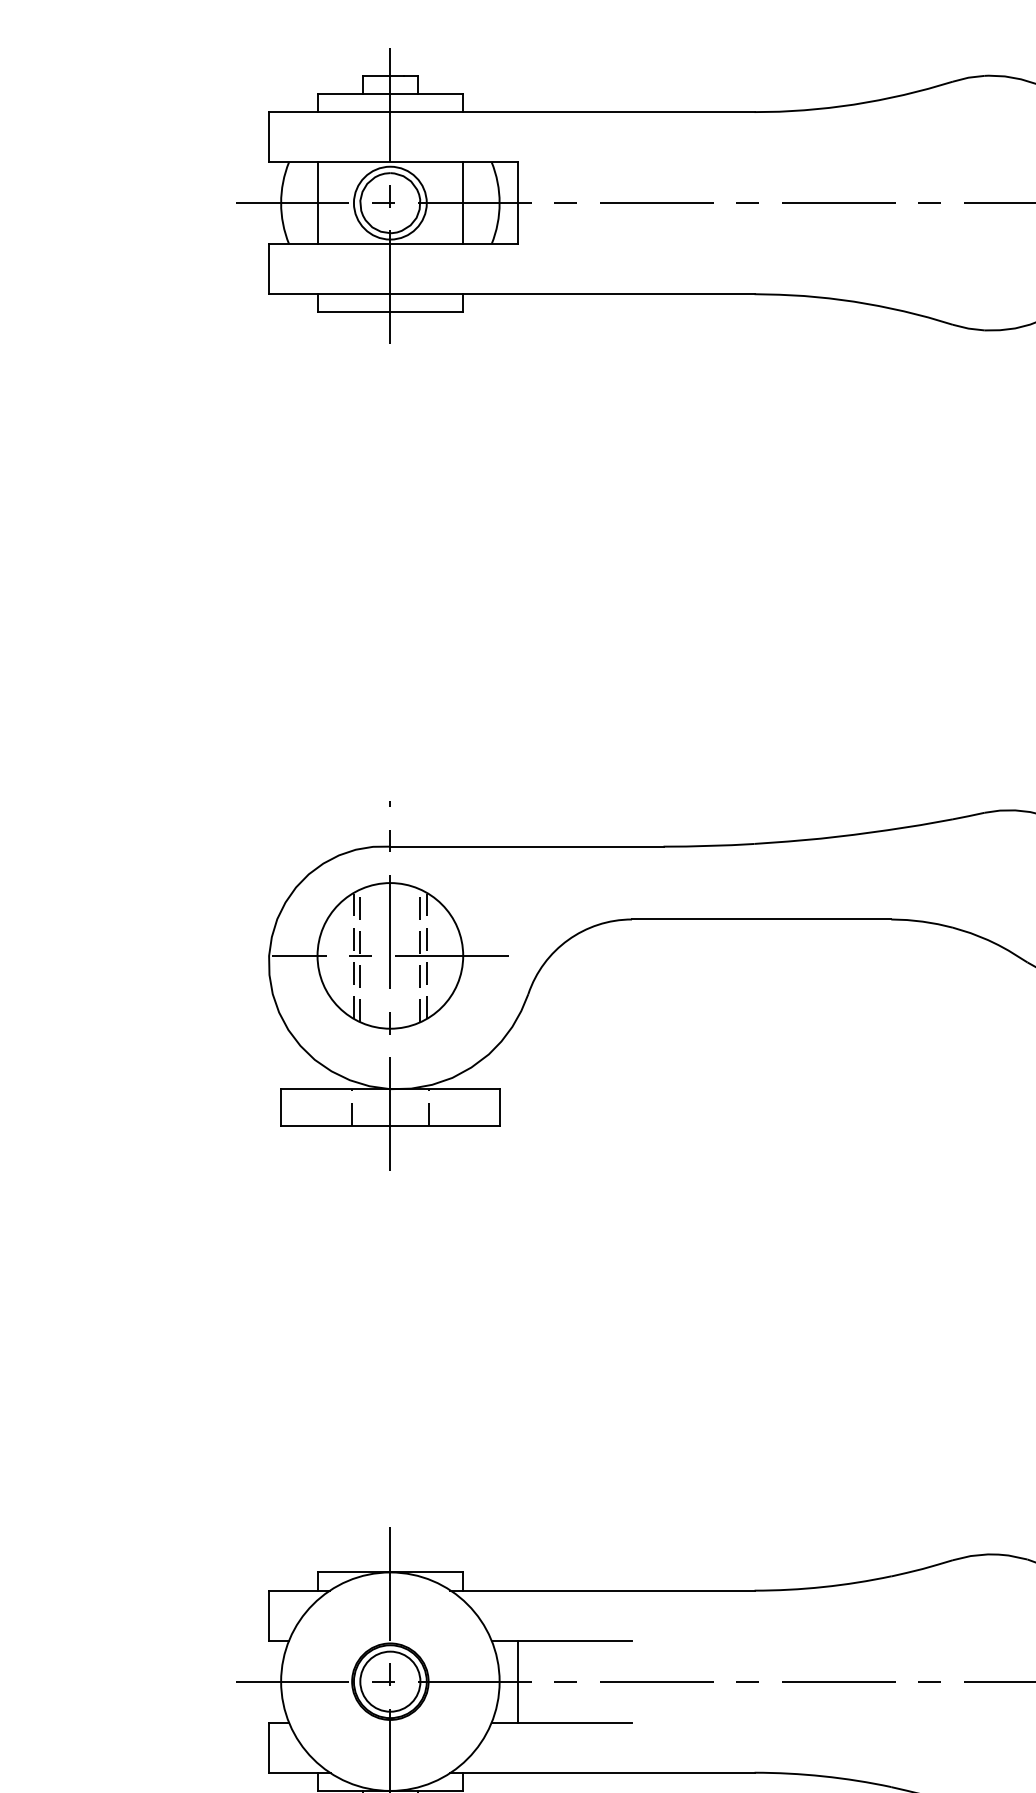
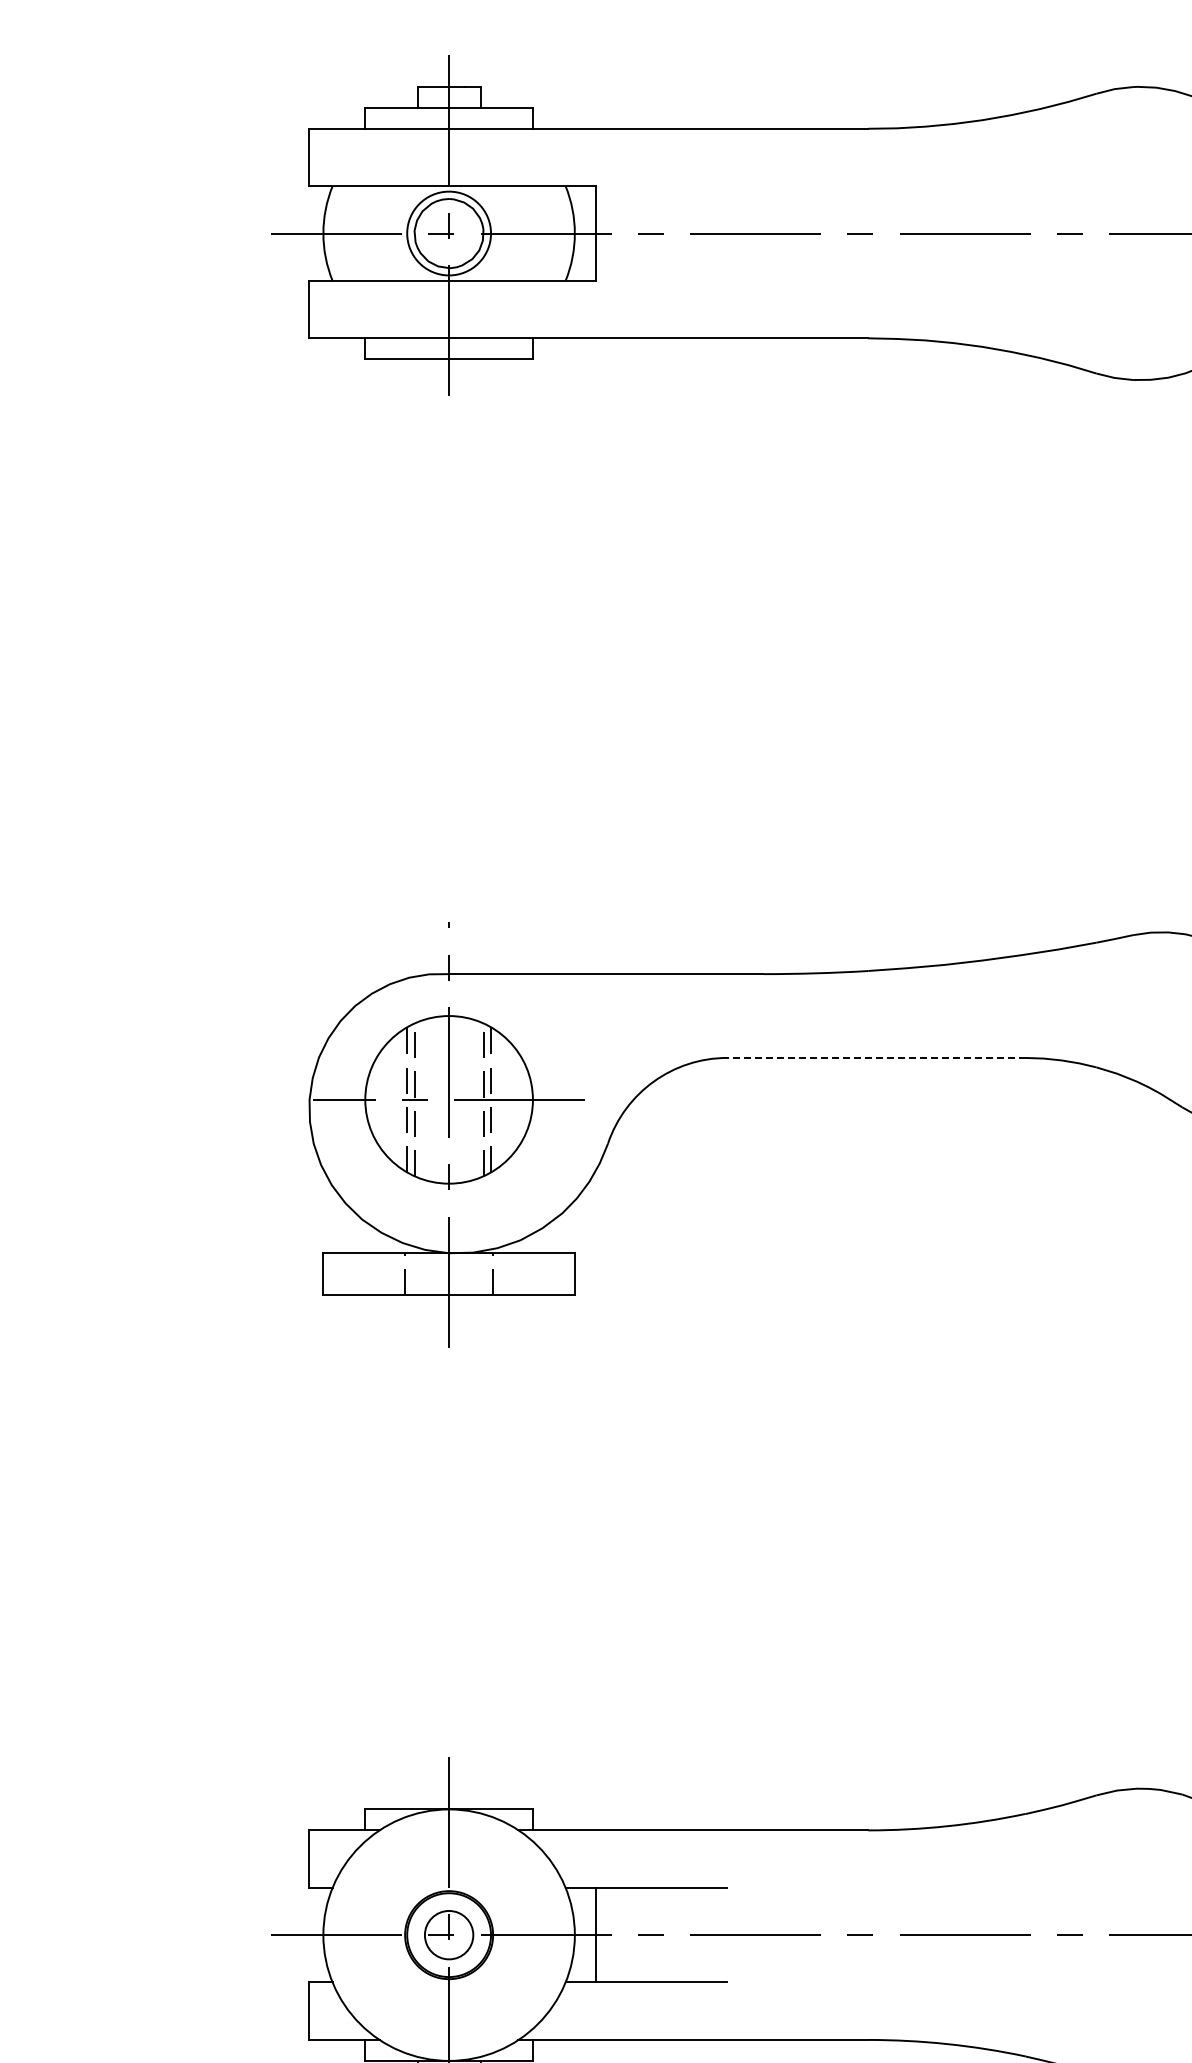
line: (317, 203) -> (365, 233), removed
line: (462, 203) -> (532, 233), removed
line: (760, 919) -> (875, 1057), solid -> dashed
circle: (389, 1681) -> (448, 1934), size x0.7

